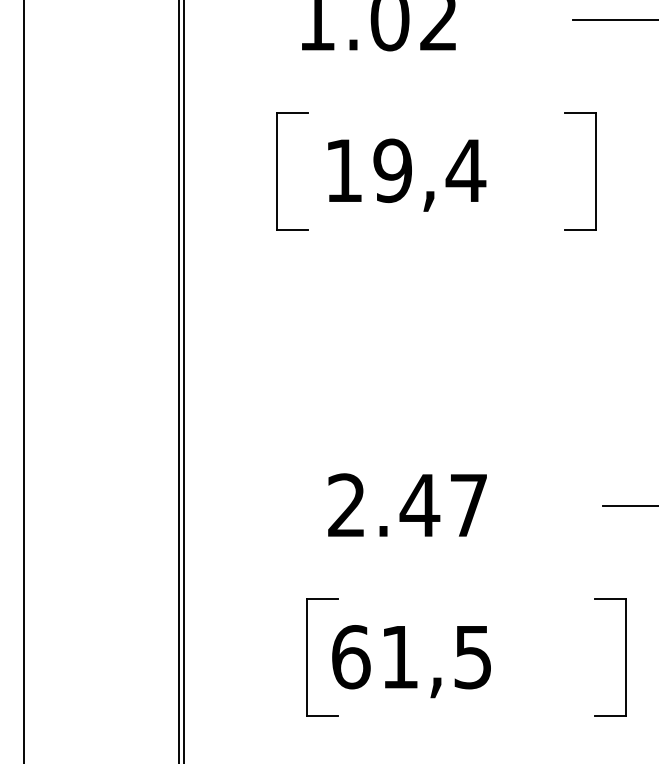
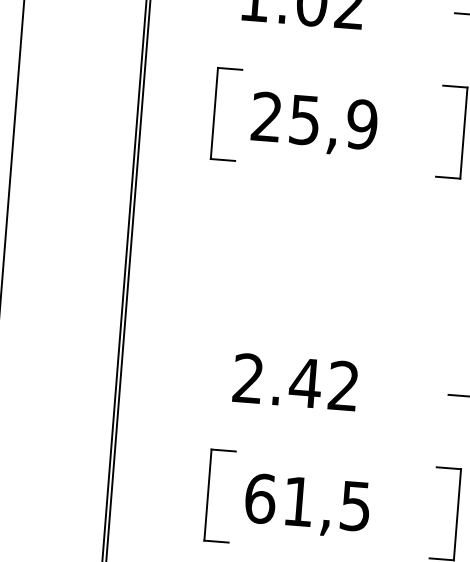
text: (405, 170) -> (314, 120), 19,4 -> 25,9
text: (468, 504) -> (343, 385), 2.47 -> 2.42
text: (411, 661) -> (307, 505), moved

